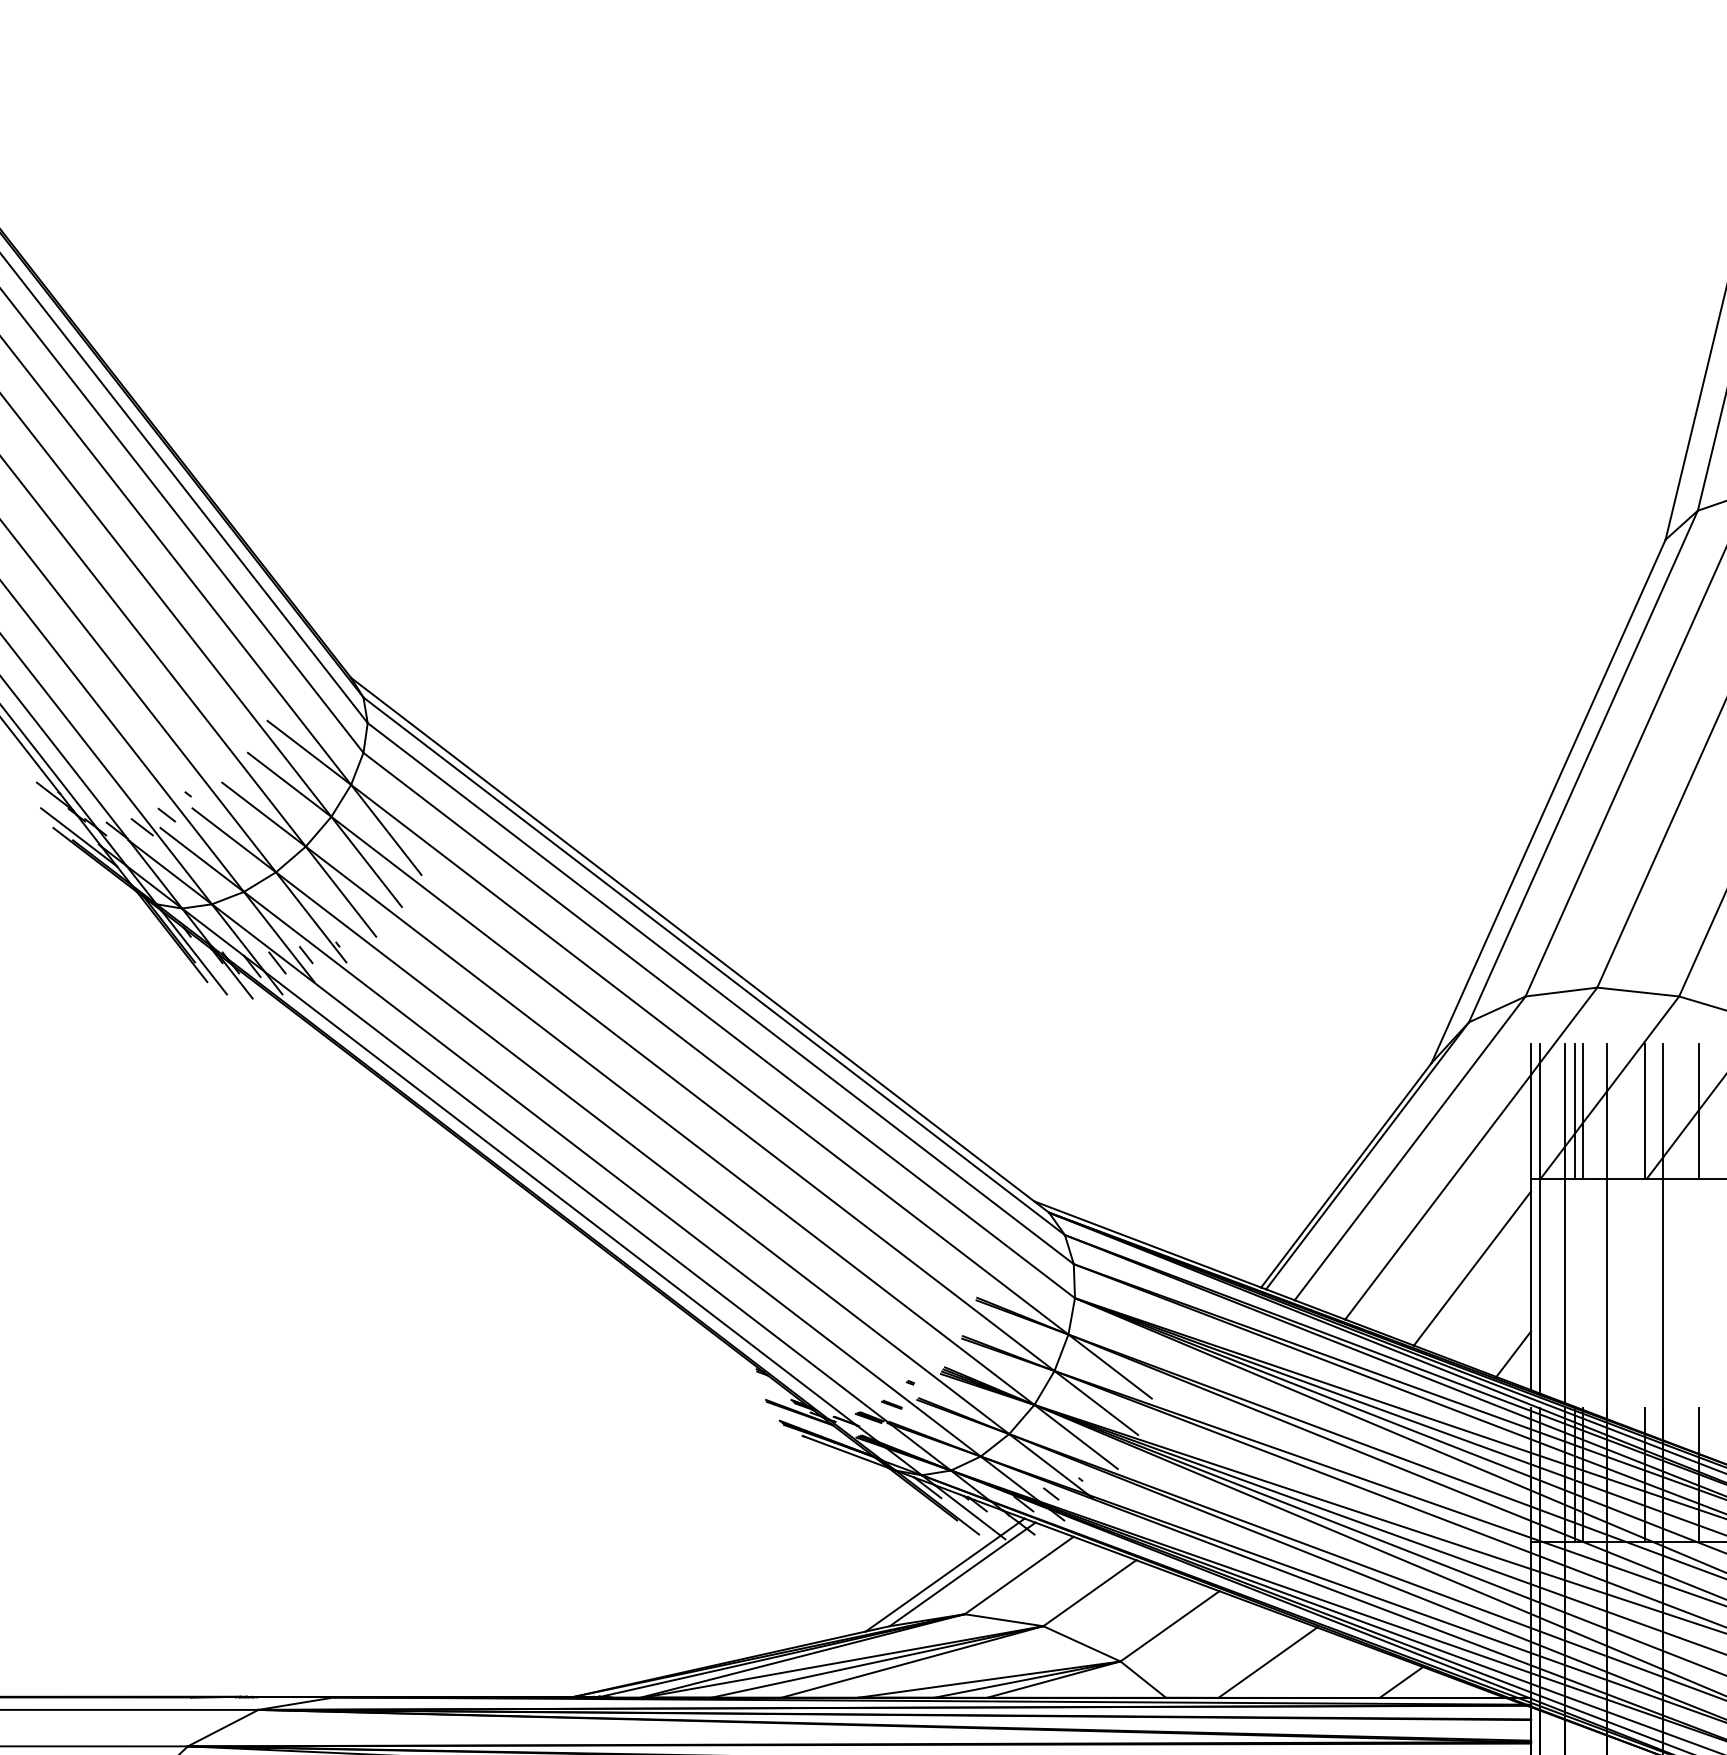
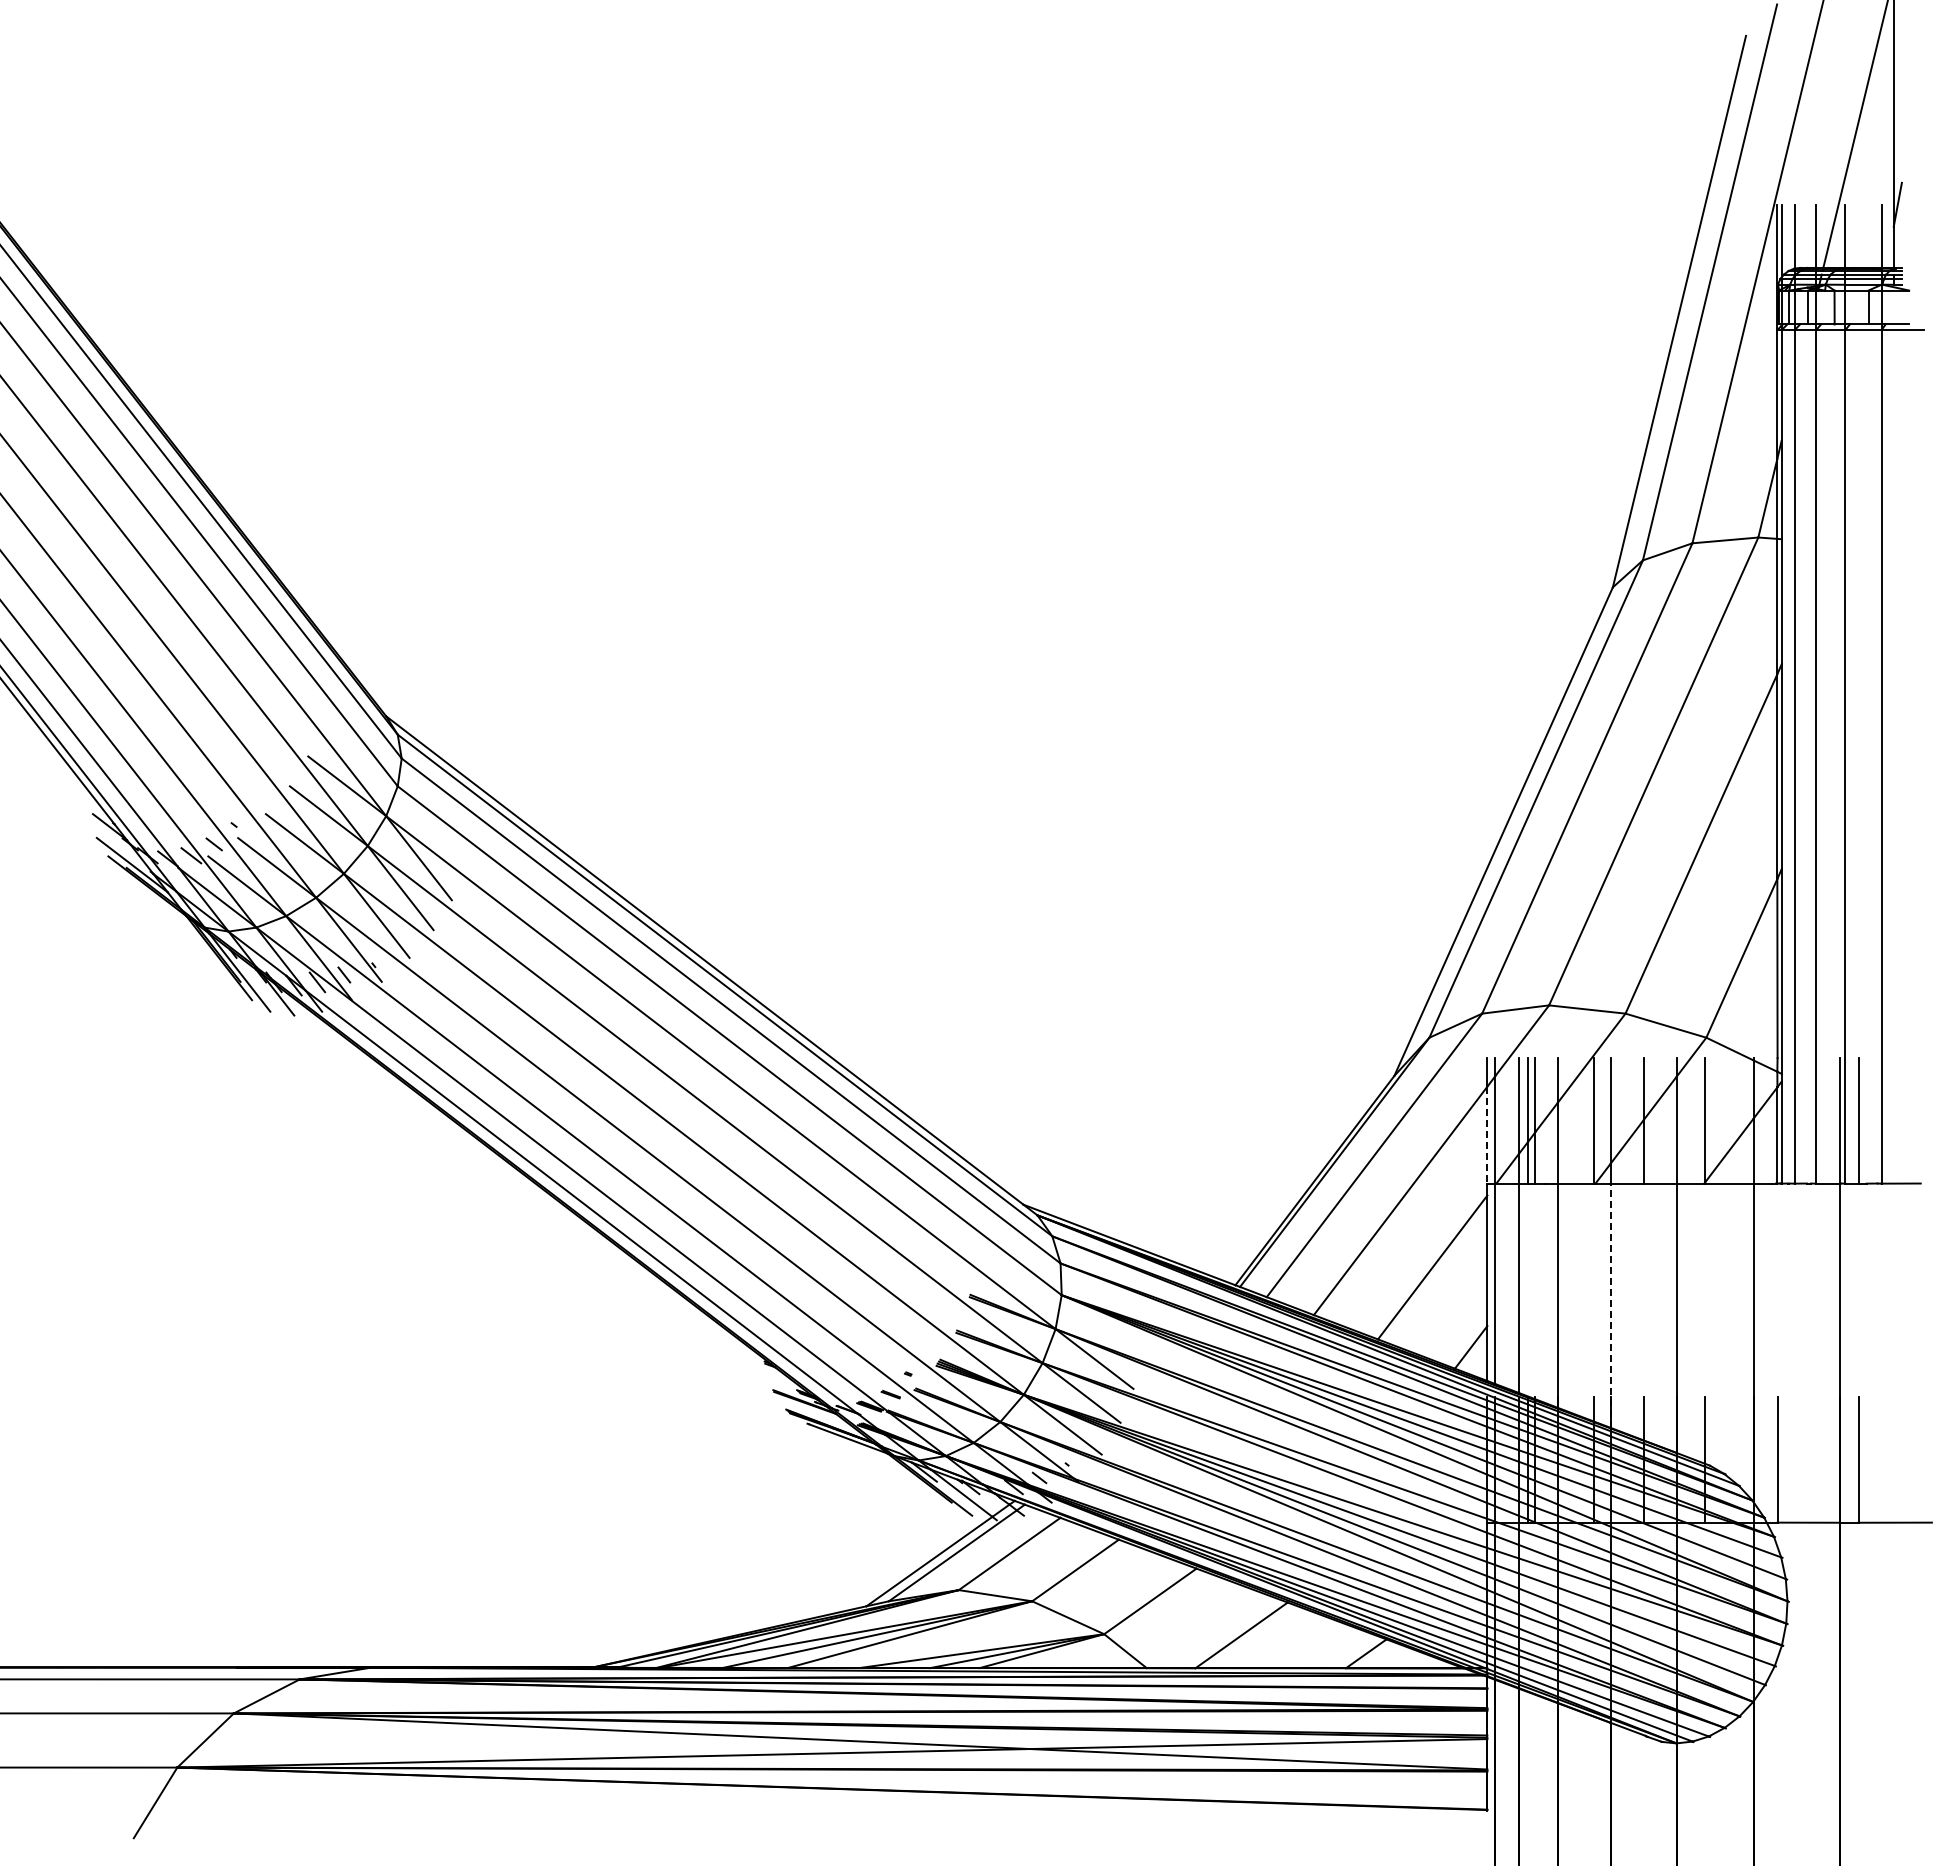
line: (1531, 1127) -> (1487, 1135), solid -> dashed
line: (1663, 1309) -> (1610, 1305), solid -> dashed

